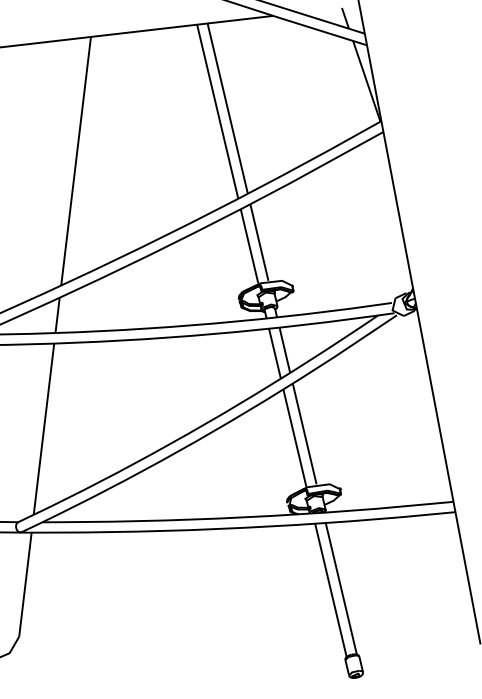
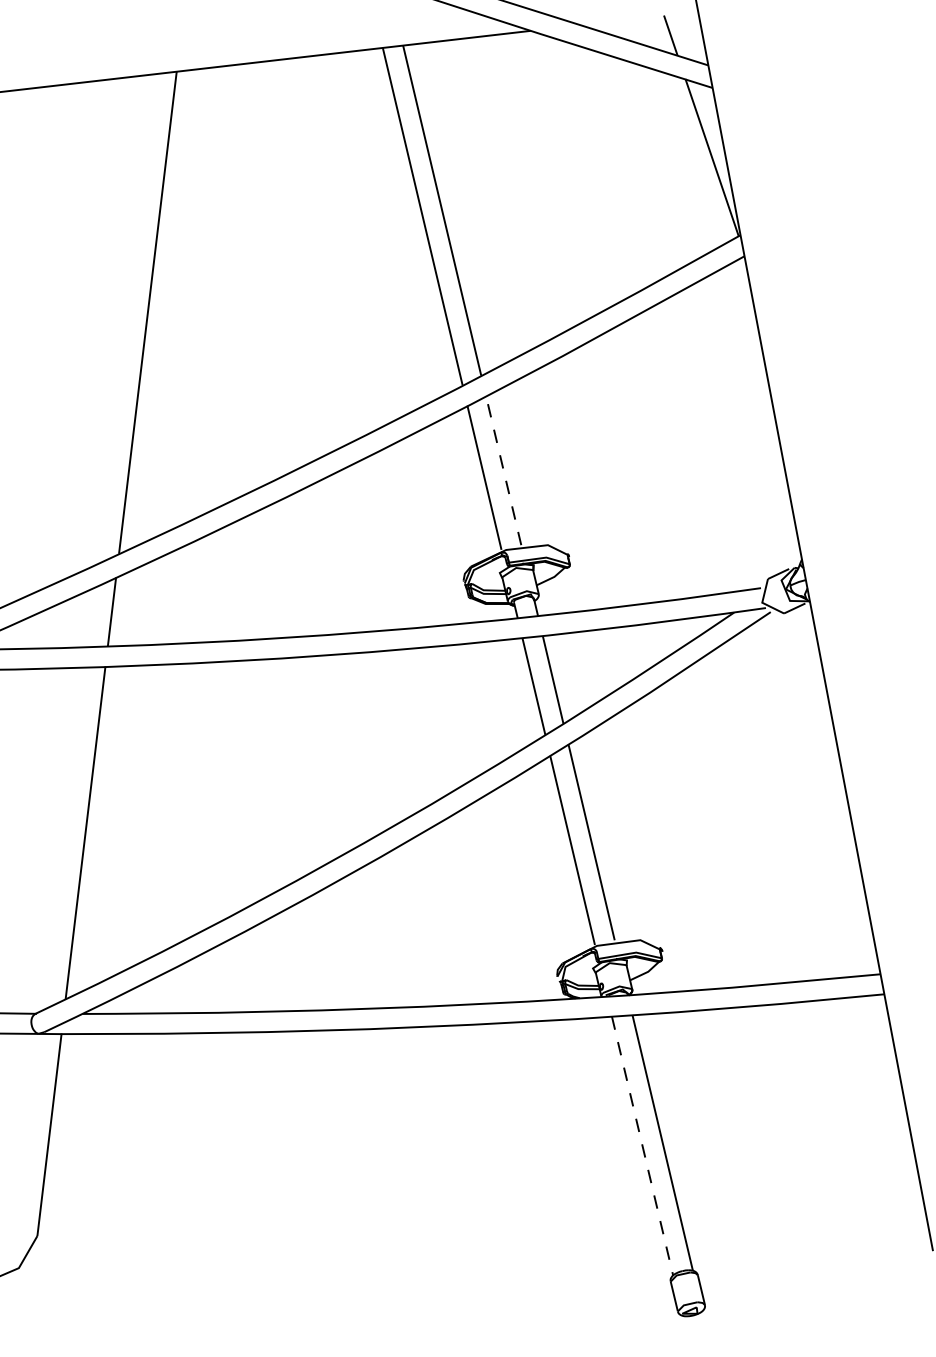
line: (259, 241) -> (503, 468), solid -> dashed
line: (330, 590) -> (641, 1146), solid -> dashed

